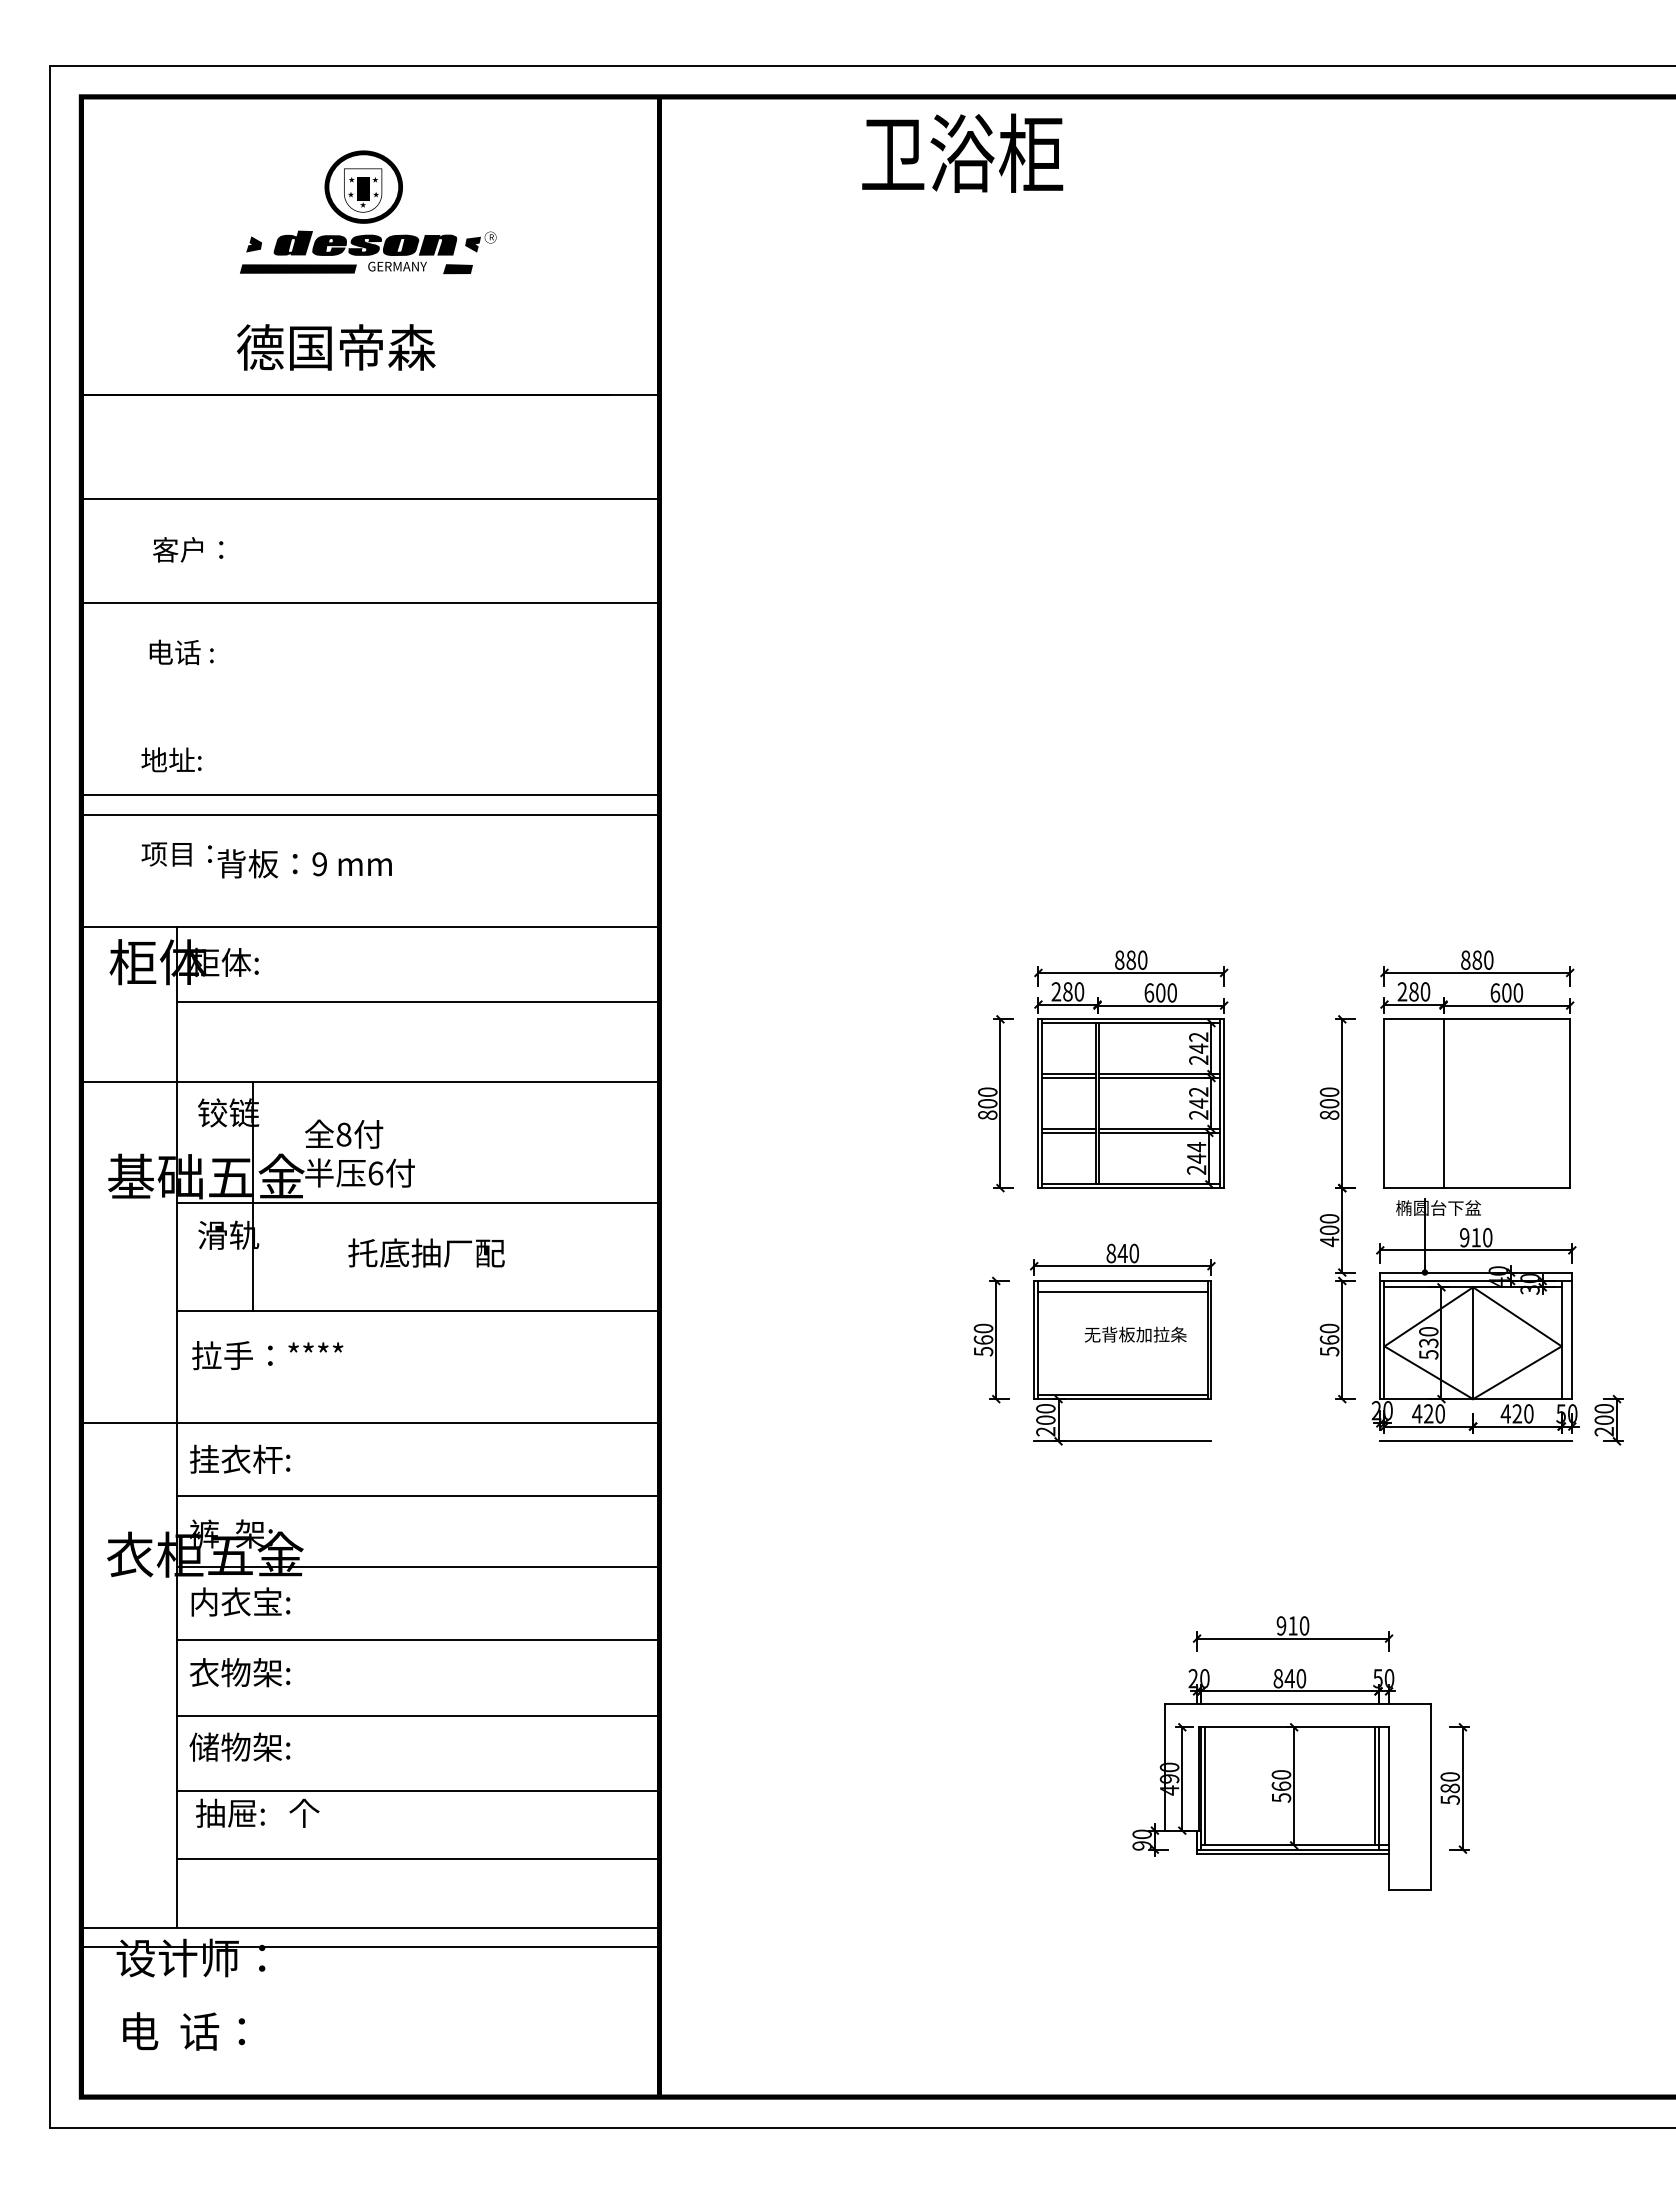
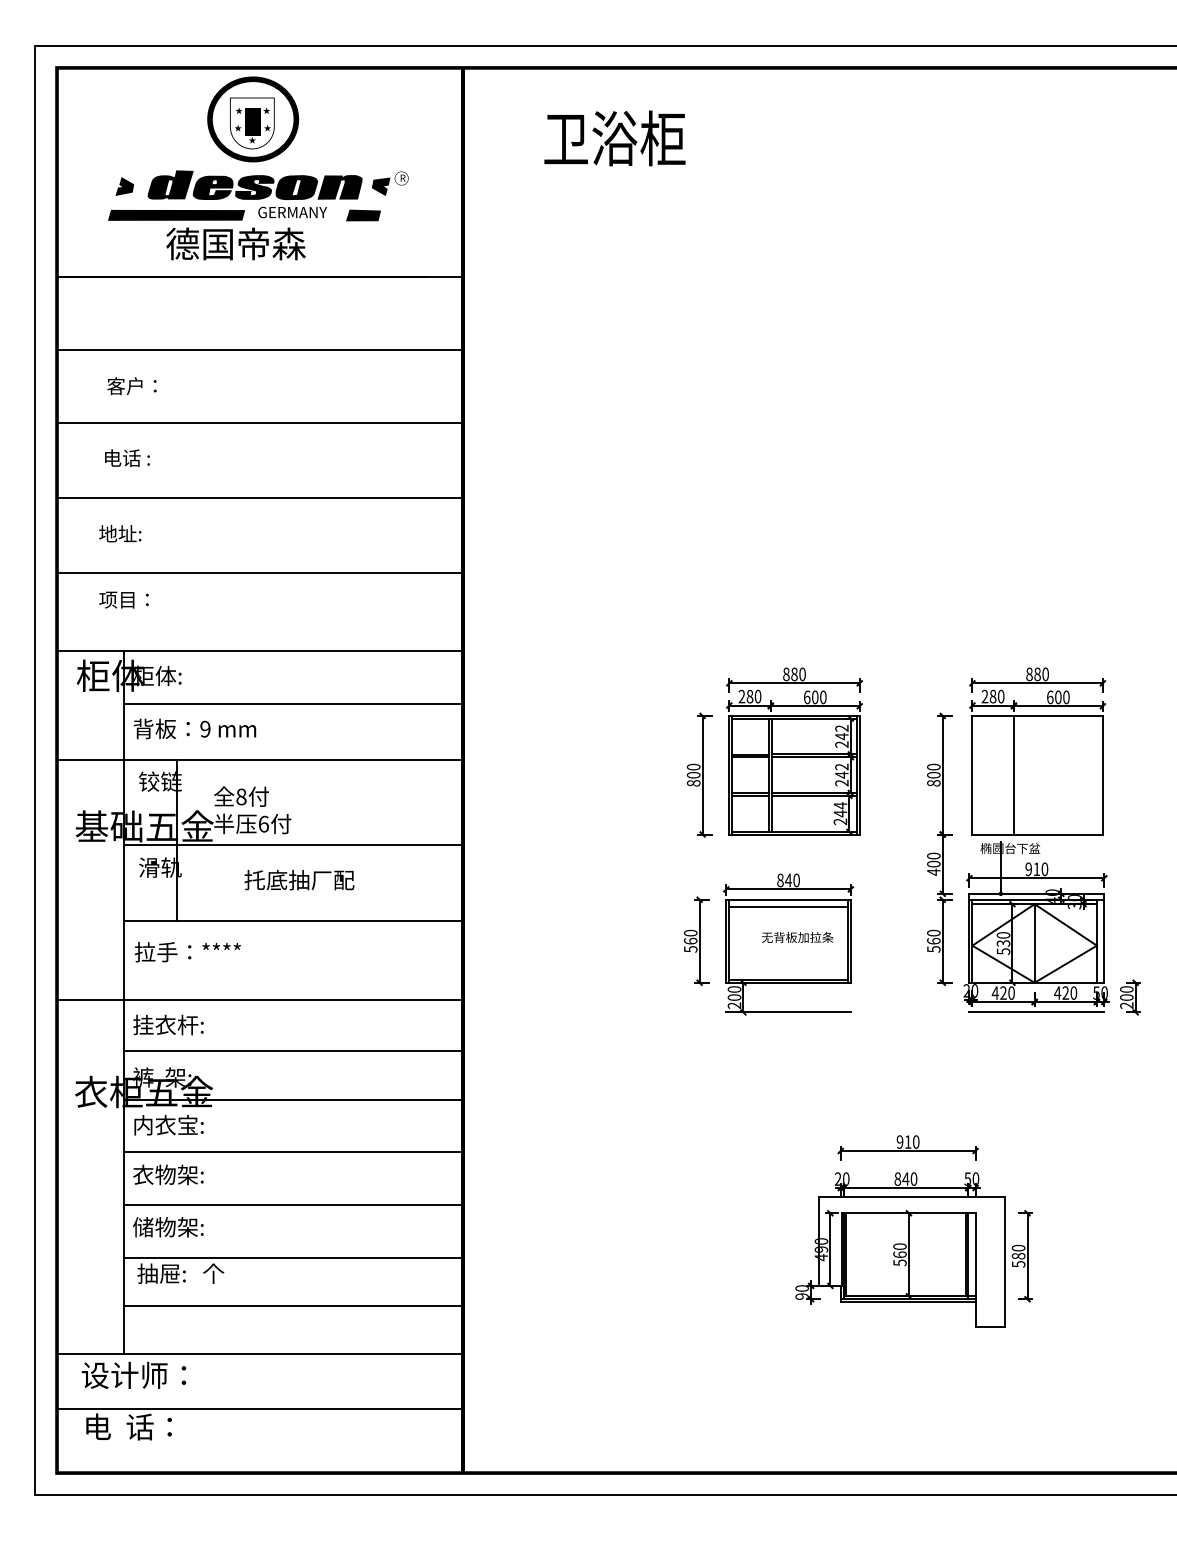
text: (962, 152) -> (614, 137), moved
part: (368, 212) -> (258, 149), size x1.67
line: (370, 794) -> (260, 497), moved
text: (304, 863) -> (194, 728), moved
line: (370, 1947) -> (260, 1408), moved

